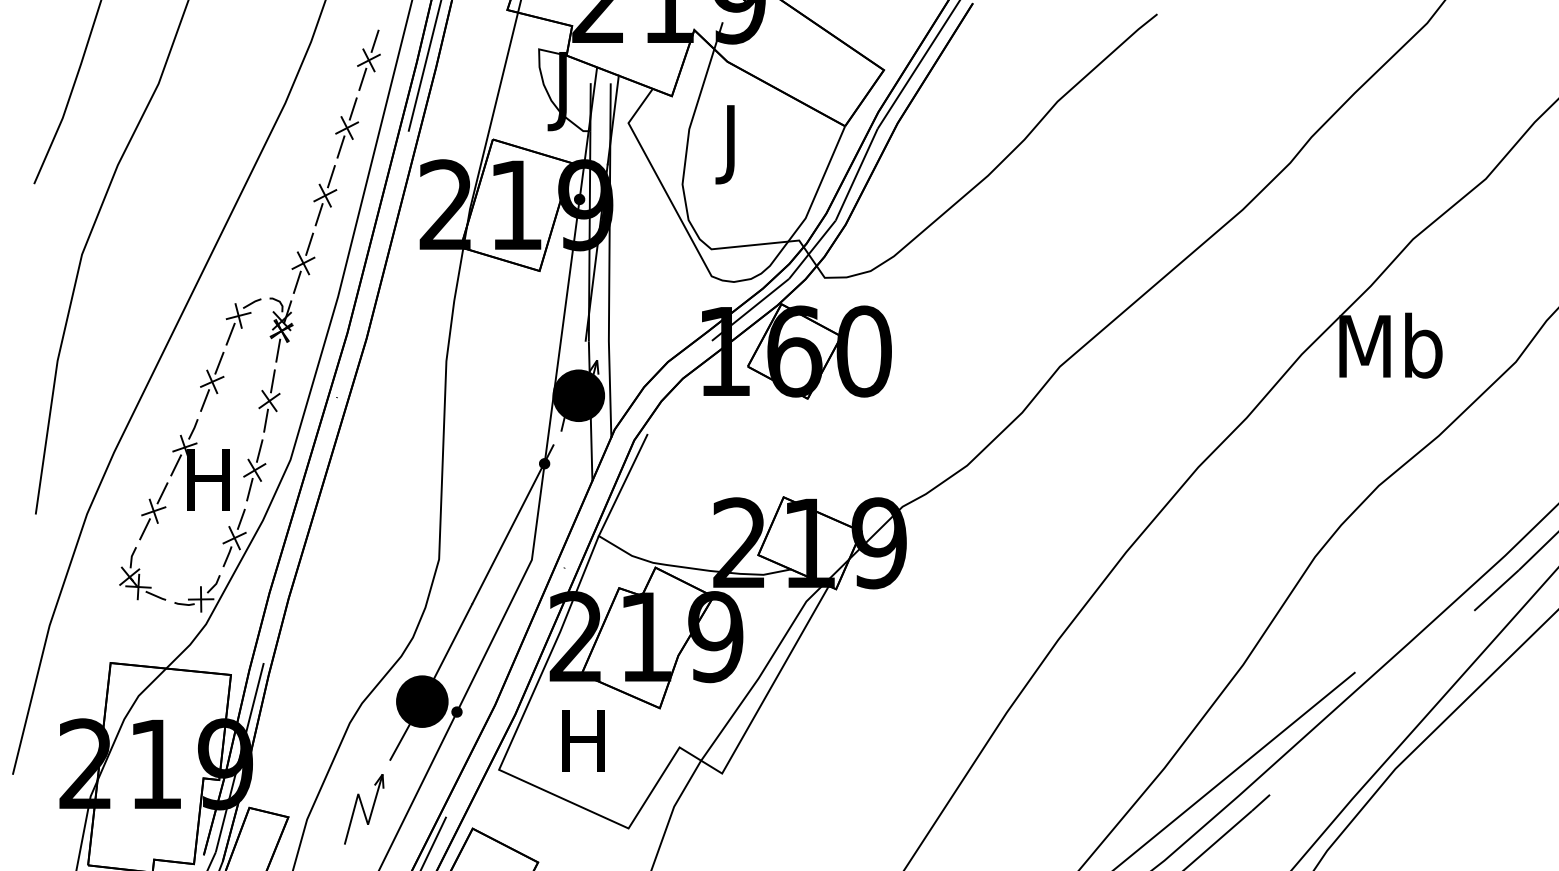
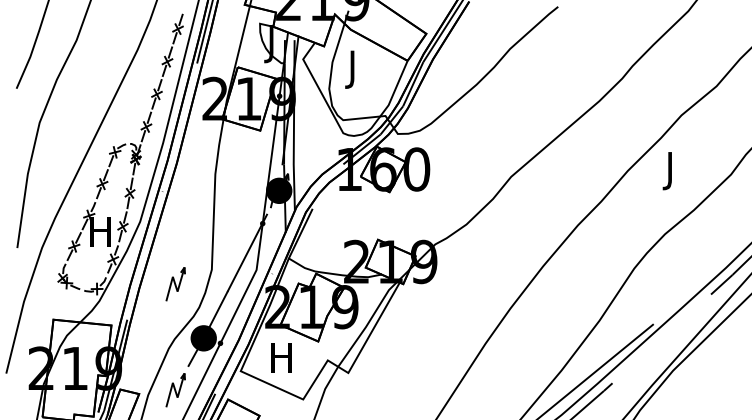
text: (1390, 353) -> (670, 170), Mb -> J
part: (363, 589) -> (175, 284), added

